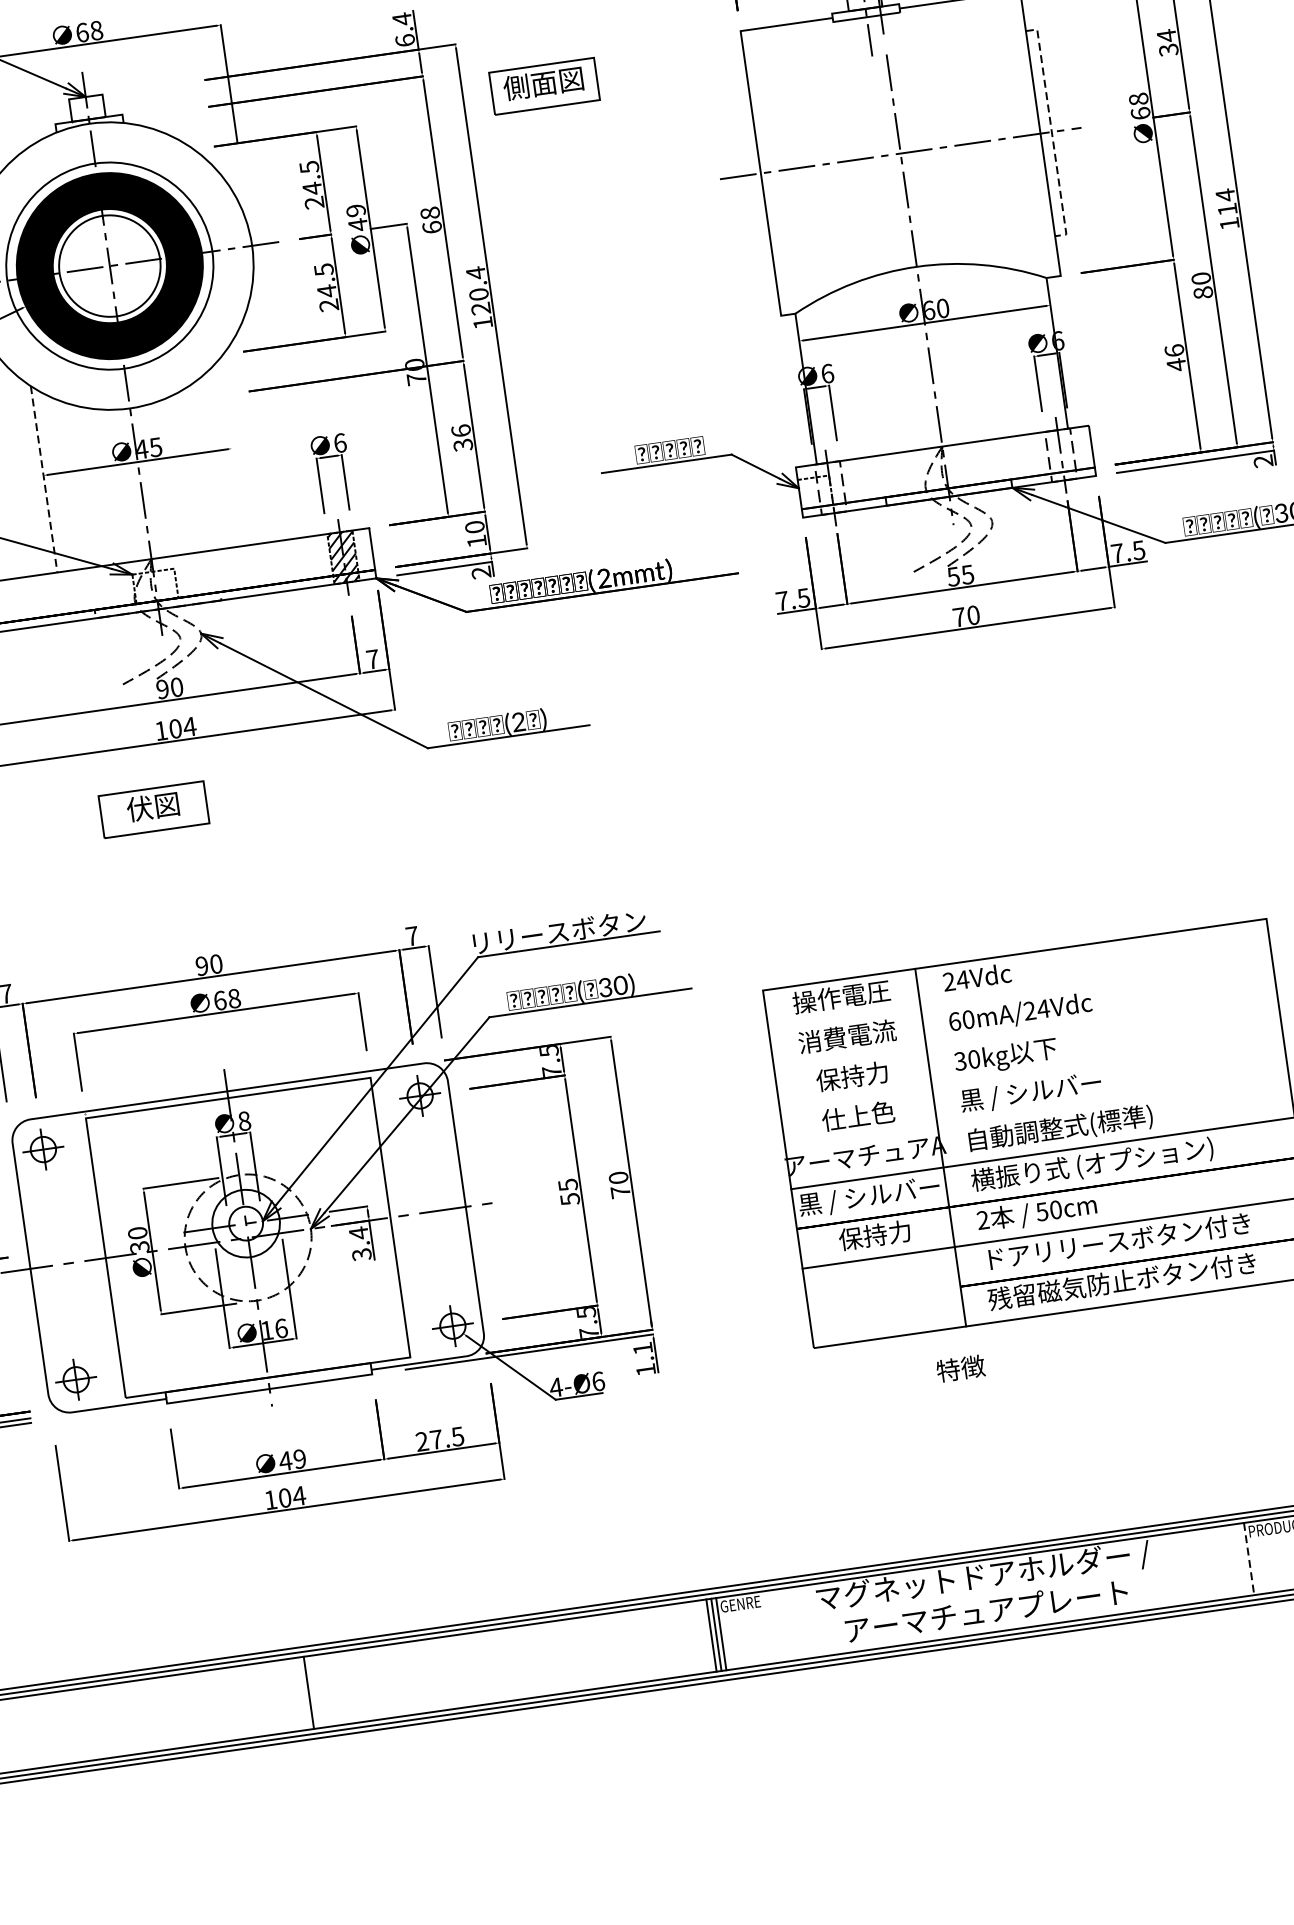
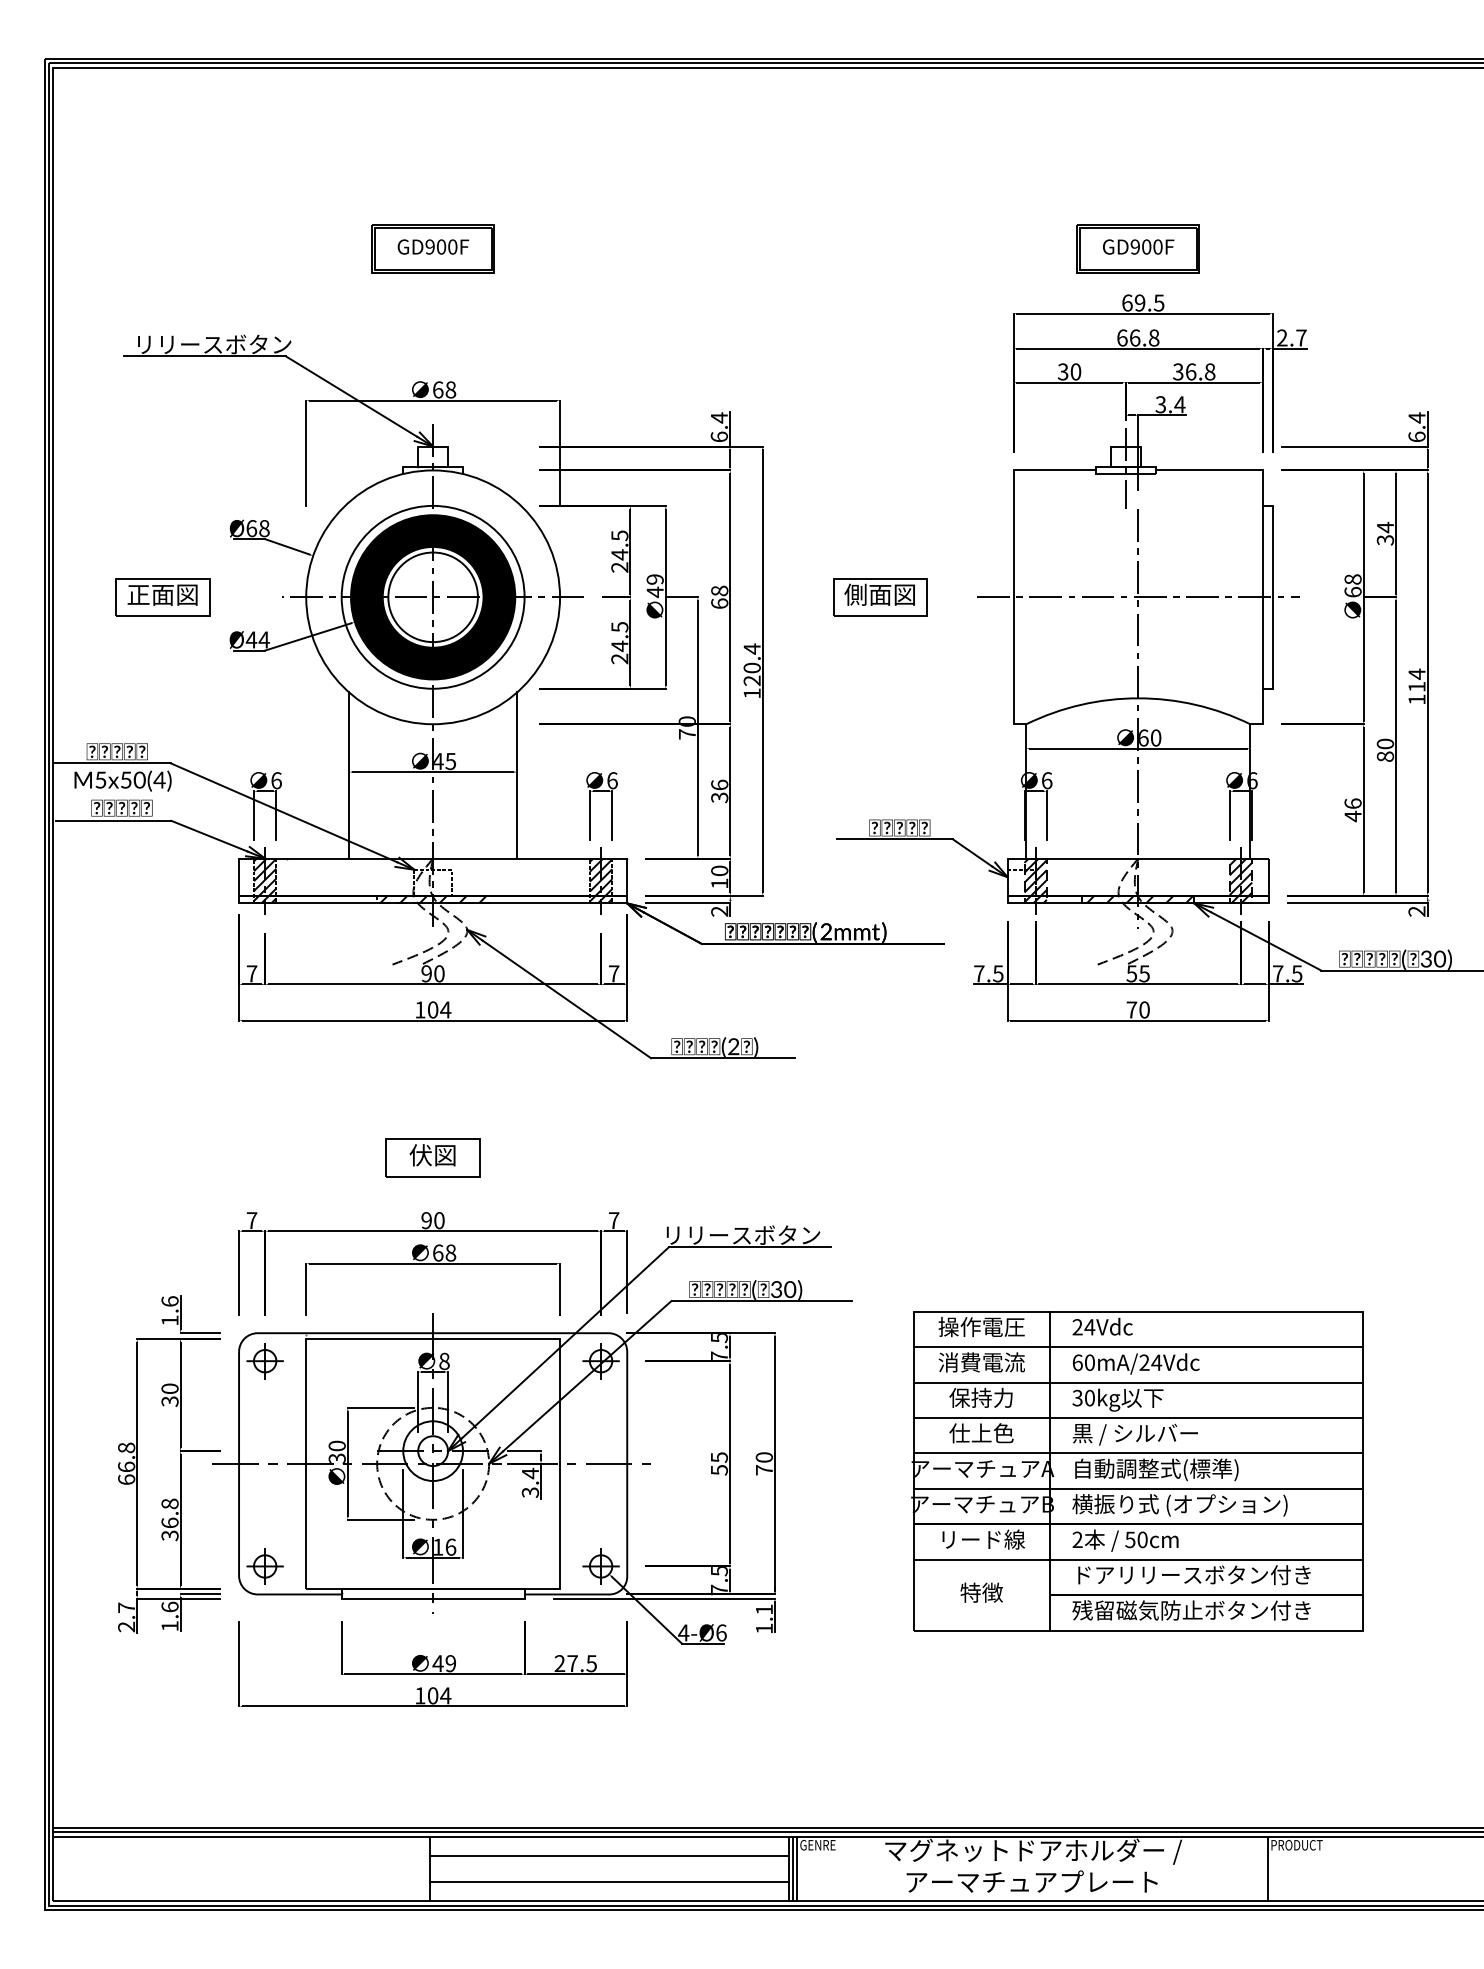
part: (544, 86) -> (880, 597), moved
line: (1052, 132) -> (1273, 597), dashed -> solid
line: (232, 452) -> (517, 775), added
hatch: (1060, 454) -> (1240, 880), added
line: (44, 480) -> (349, 776), dashed -> solid
hatch: (830, 487) -> (1035, 880), added
hatch: (950, 492) -> (1139, 899), added
hatch: (158, 604) -> (433, 899), added
part: (153, 809) -> (432, 1157), moved
line: (1019, 994) -> (1137, 1347), added
line: (1025, 1034) -> (1137, 1382), added
line: (1030, 1073) -> (1137, 1417), added
line: (1036, 1113) -> (1137, 1453), added
text: (870, 1196) -> (982, 1505), 黒 / シルバー -> アーマチュアB
text: (877, 1234) -> (983, 1539), 保持力 -> リード線
text: (960, 1368) -> (981, 1592), moved
line: (1248, 1559) -> (1267, 1869), dashed -> solid
line: (507, 1649) -> (608, 1855), added
line: (511, 1679) -> (608, 1882), added

